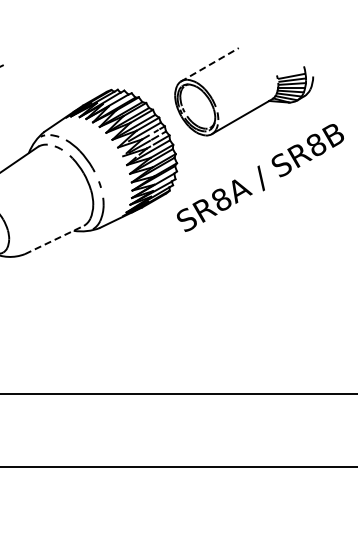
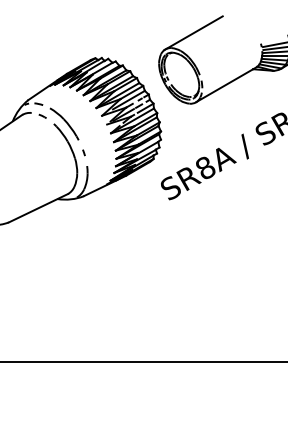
line: (209, 64) -> (193, 32), dashed -> solid
line: (54, 240) -> (38, 208), dashed -> solid

